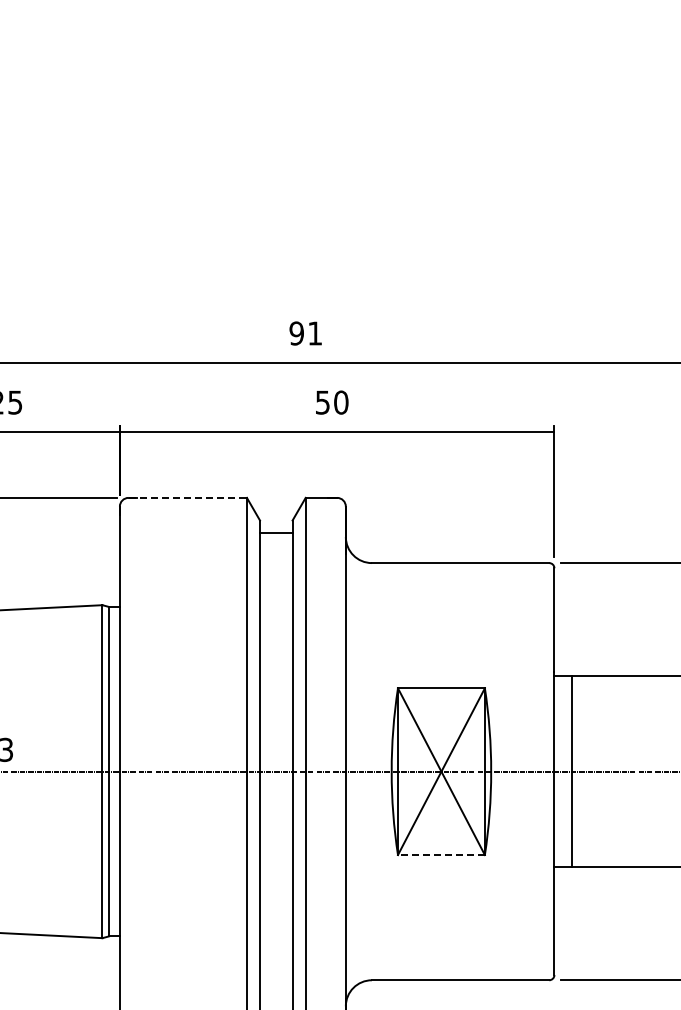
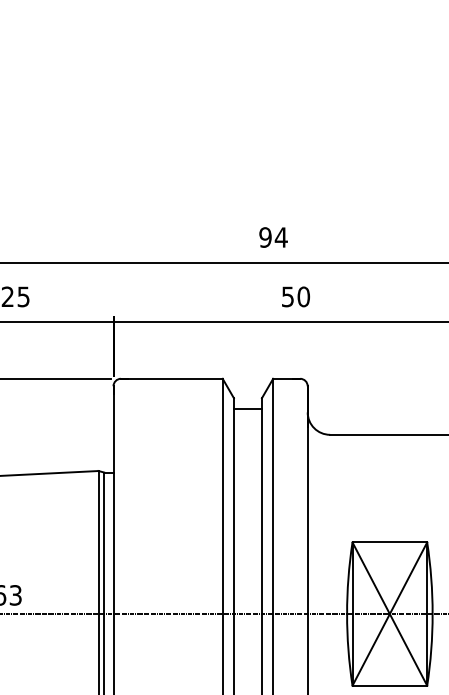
text: (314, 333) -> (280, 237), 91 -> 94
line: (188, 497) -> (172, 378), dashed -> solid
line: (440, 855) -> (389, 686), dashed -> solid

